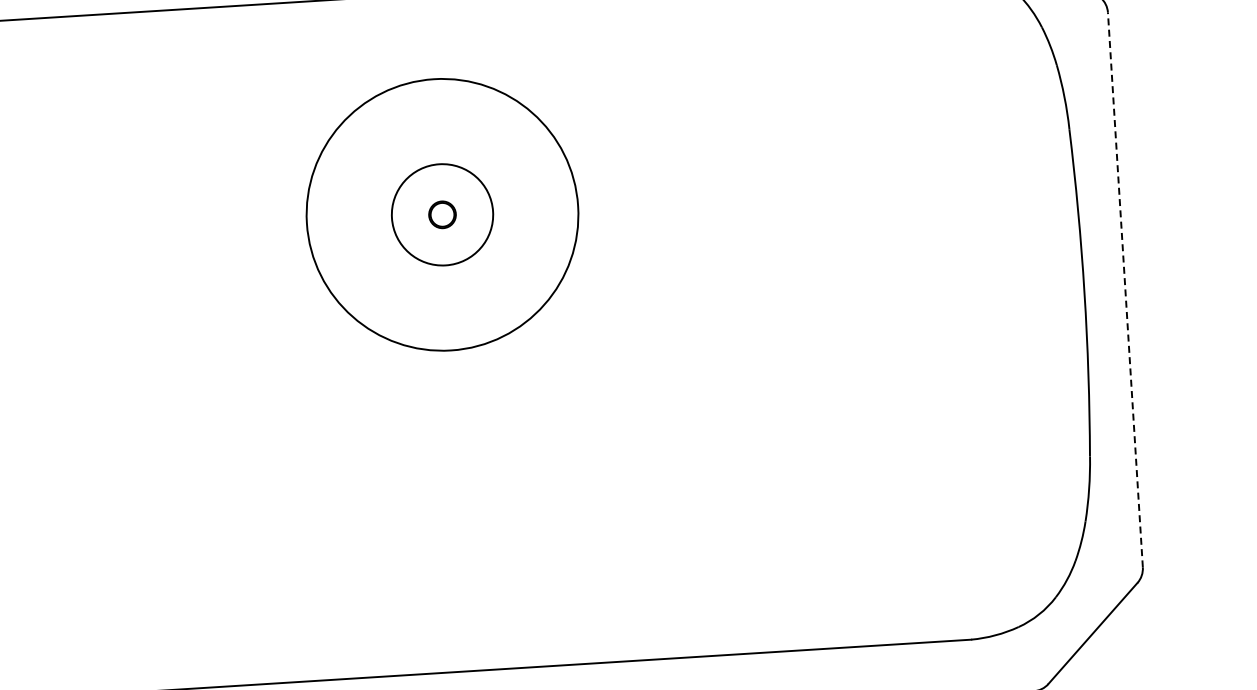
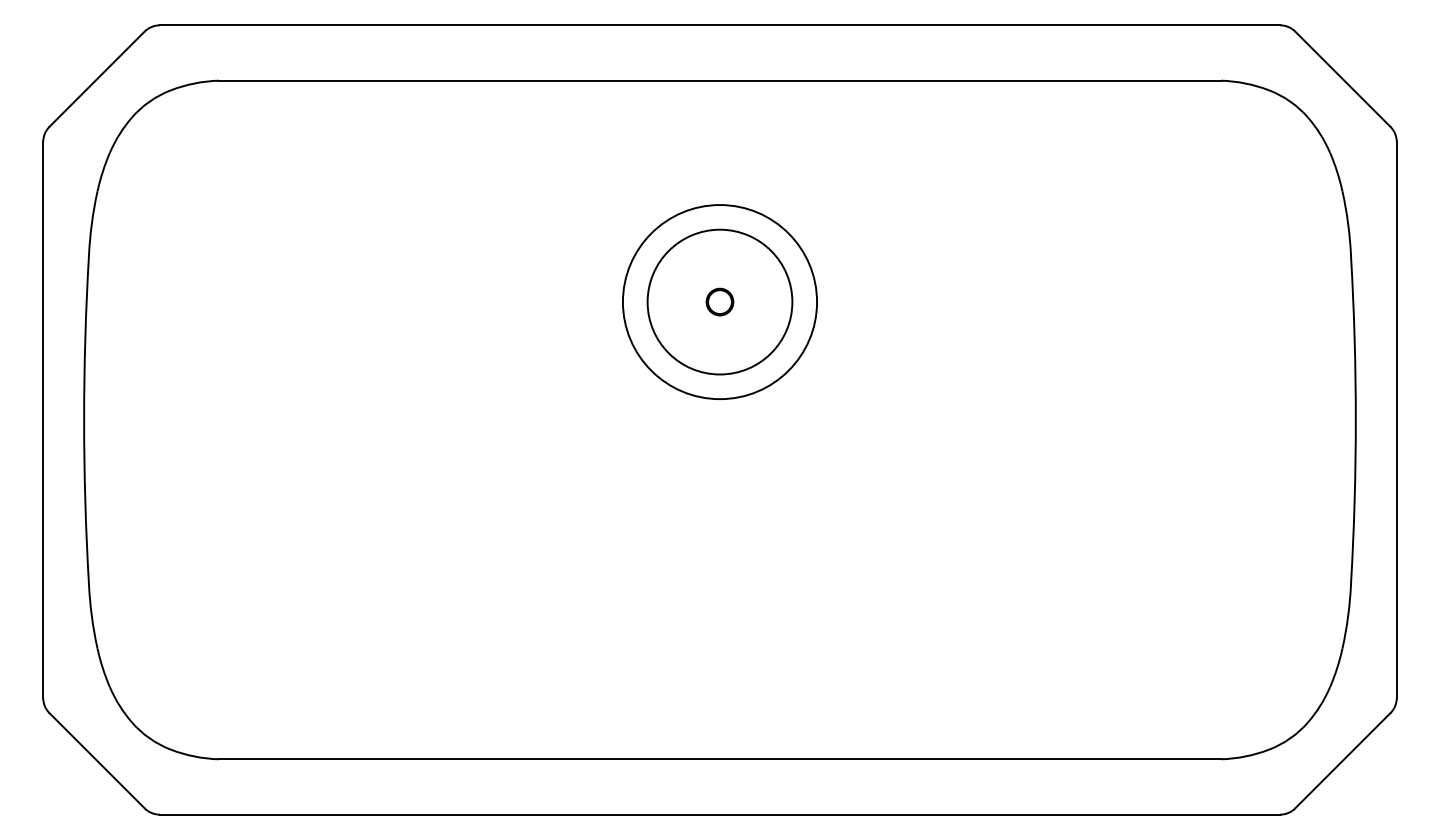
circle: (441, 214) -> (719, 301), size x1.43
circle: (442, 215) -> (719, 302), size x0.71
line: (1125, 290) -> (1396, 420), dashed -> solid

